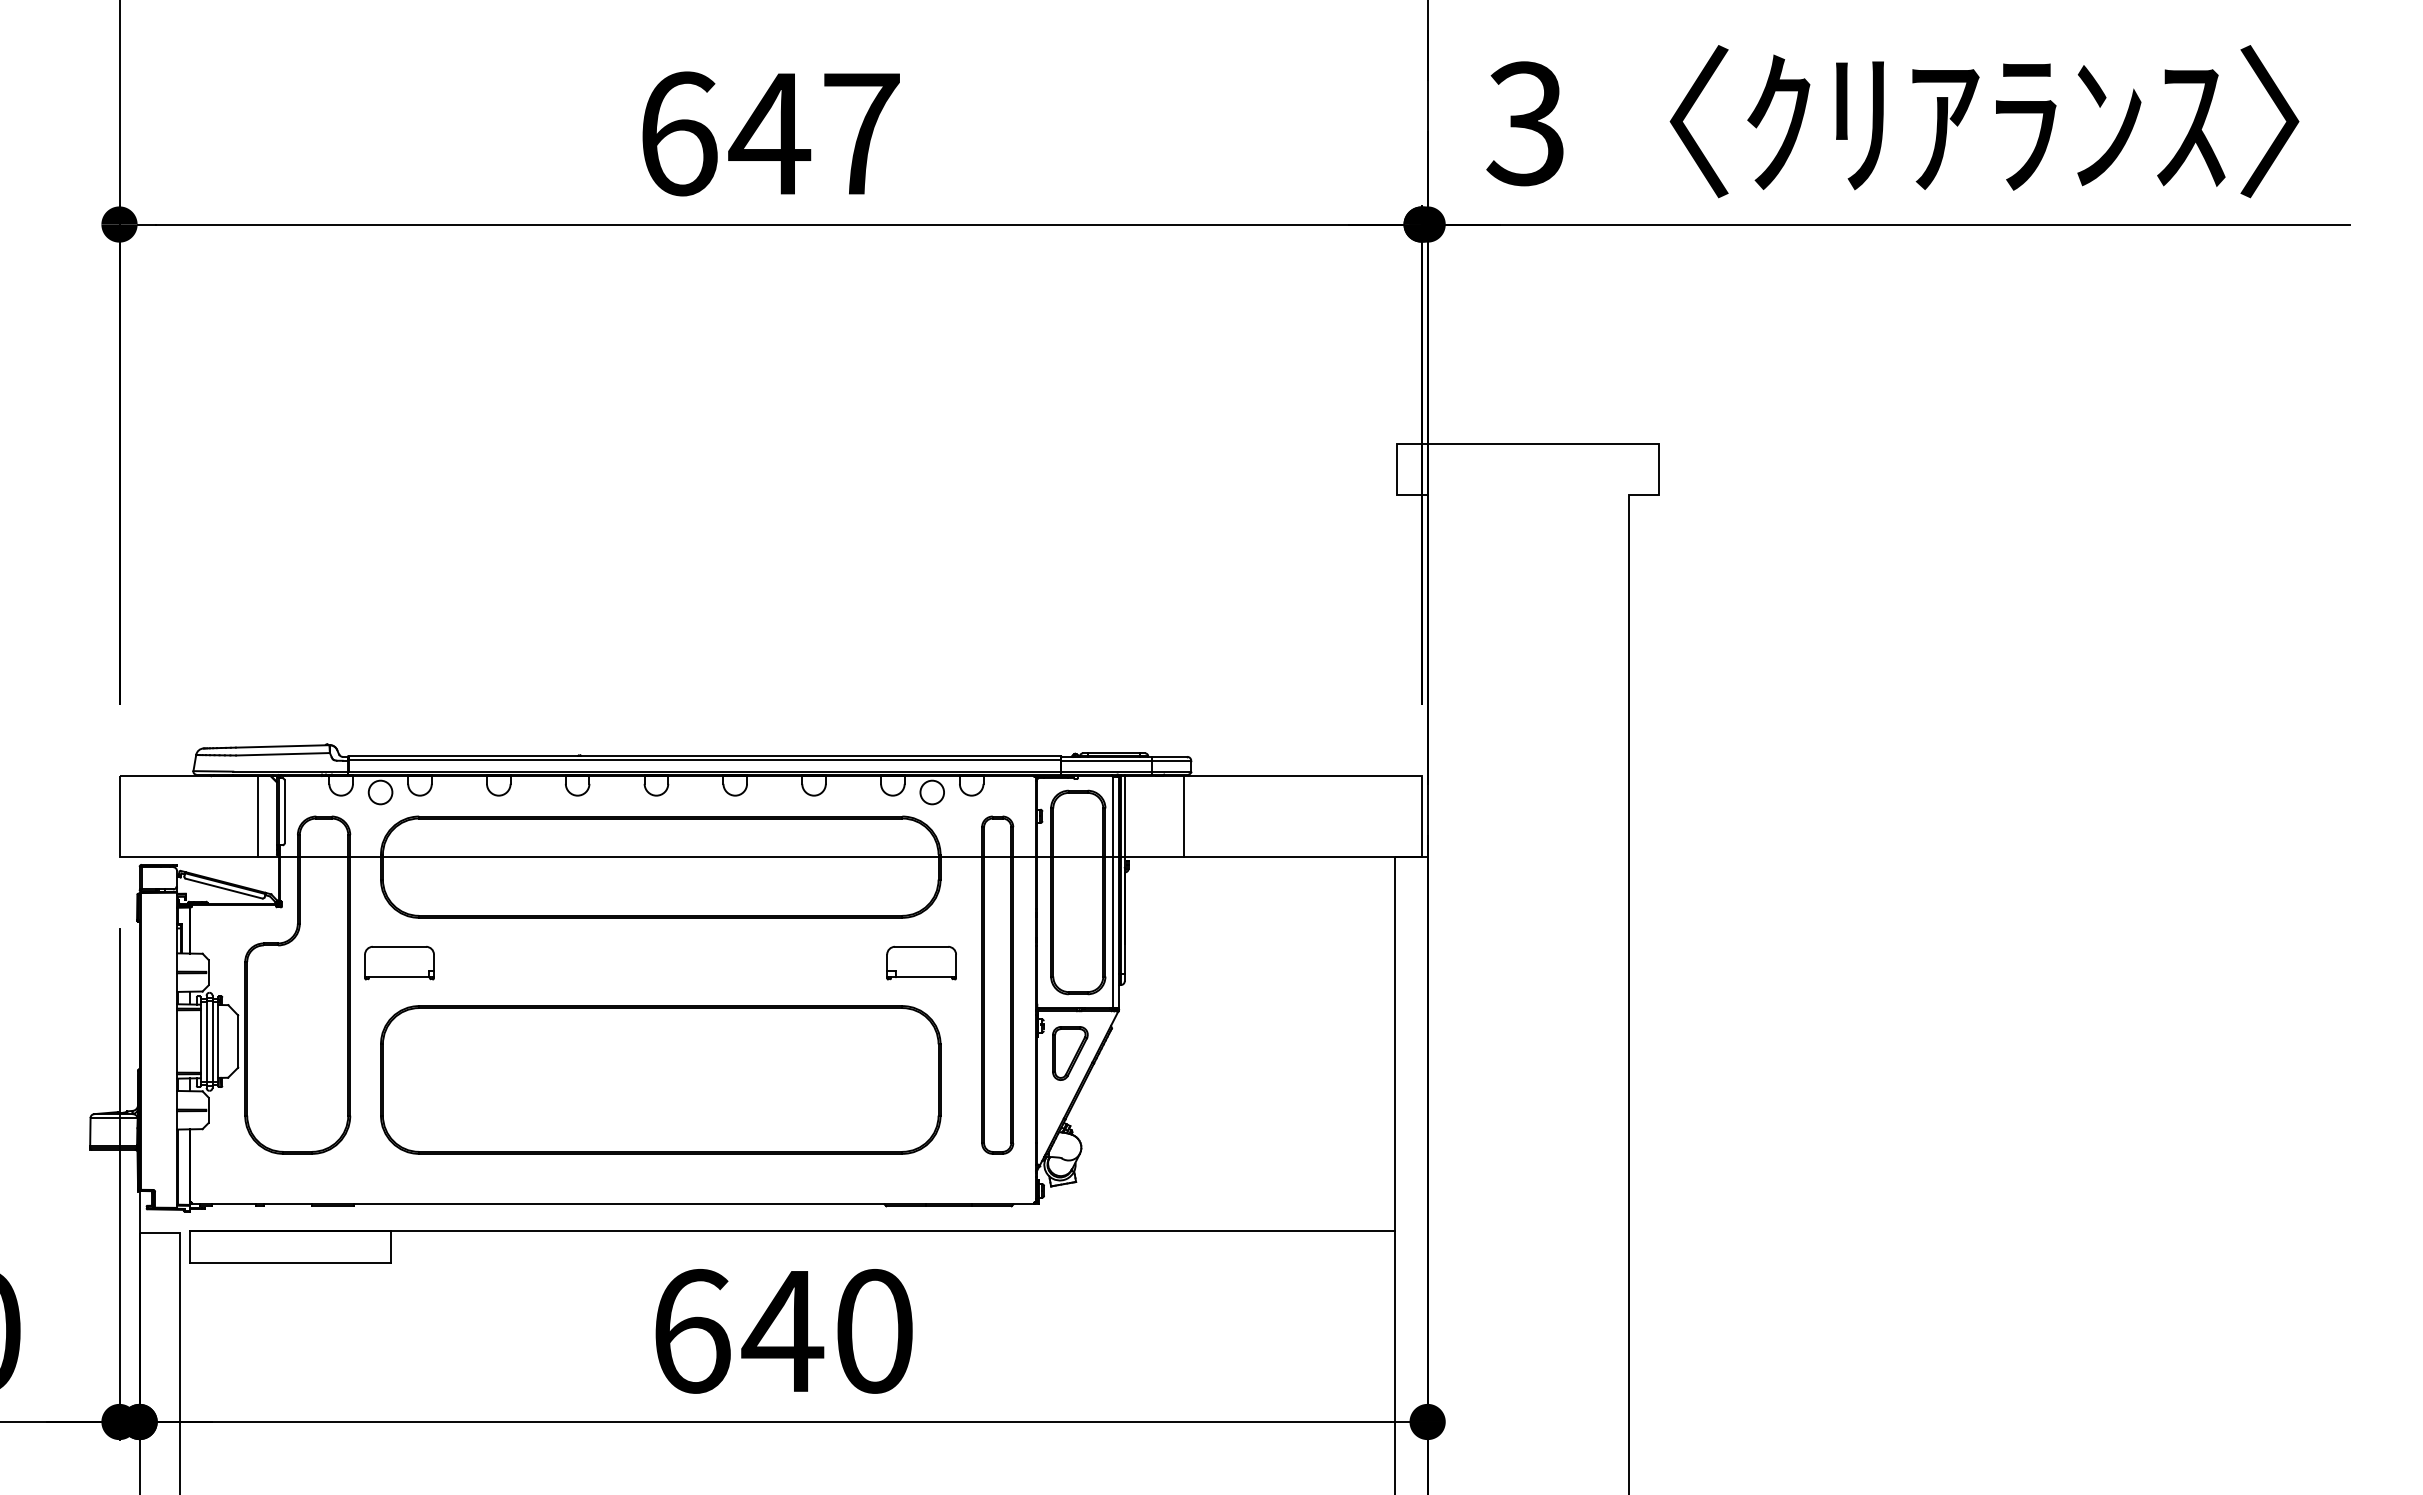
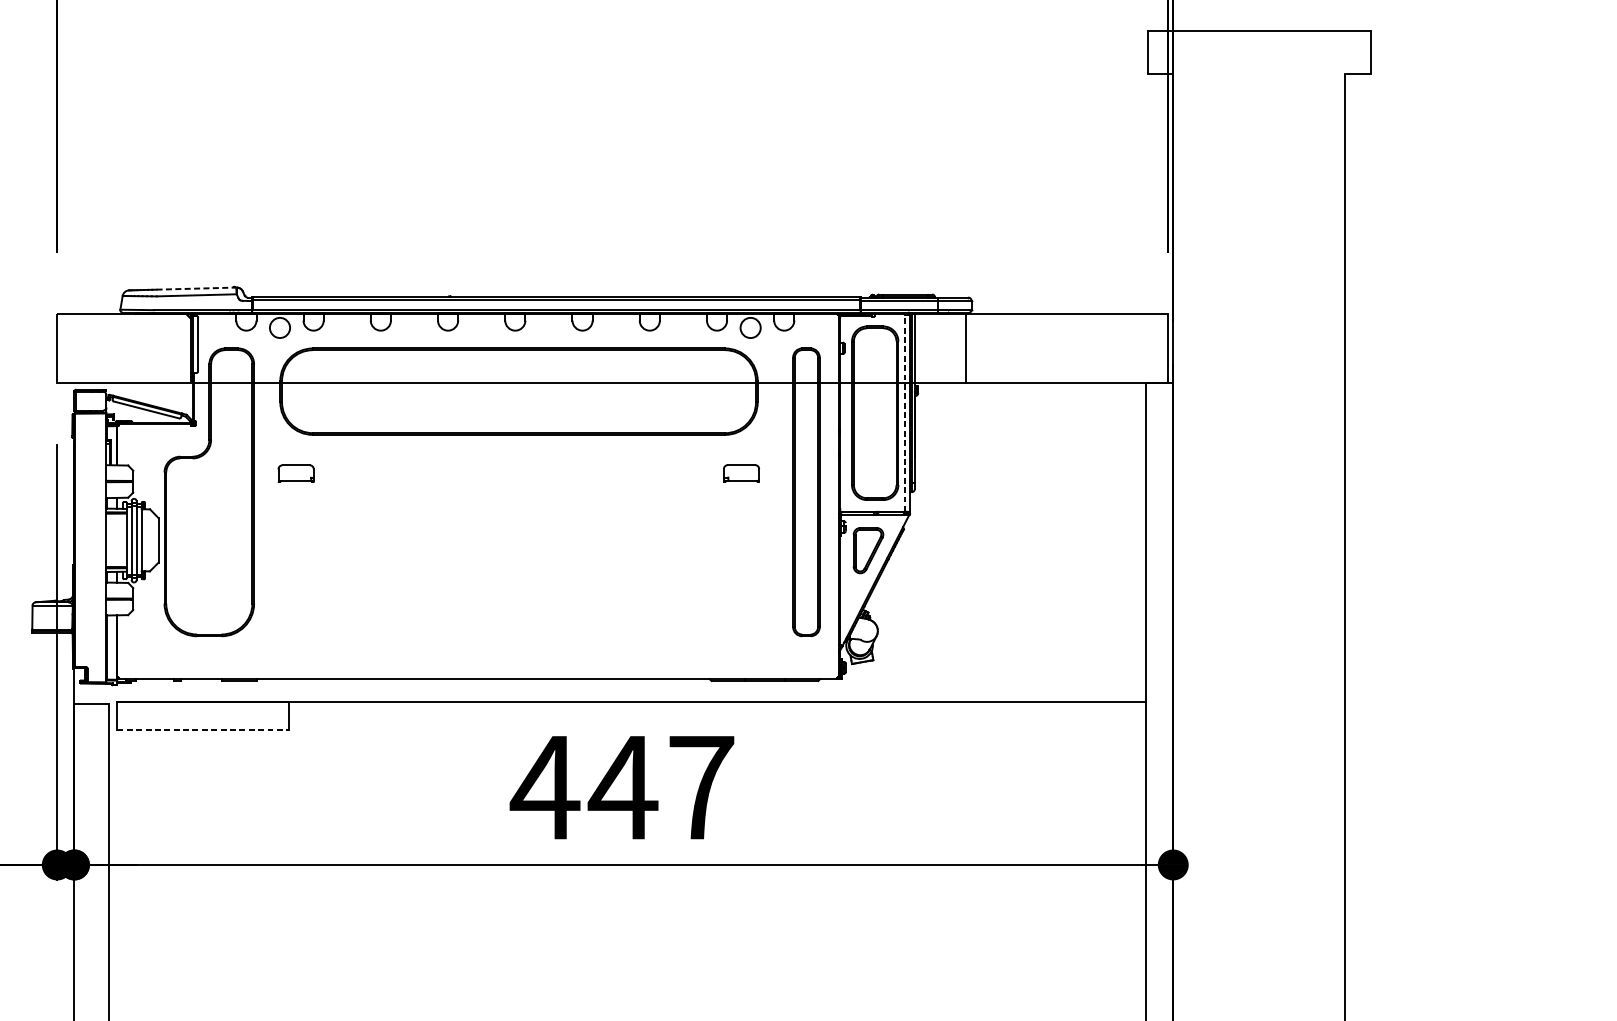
line: (282, 746) -> (196, 288), solid -> dashed
line: (258, 816) -> (175, 348), removed
line: (1113, 892) -> (905, 413), solid -> dashed
part: (921, 962) -> (741, 472), size x0.6
part: (399, 963) -> (296, 473), size x0.6
part: (660, 1079) -> (518, 572), removed
line: (290, 1263) -> (203, 729), solid -> dashed
text: (780, 1331) -> (621, 787), 640 -> 447

